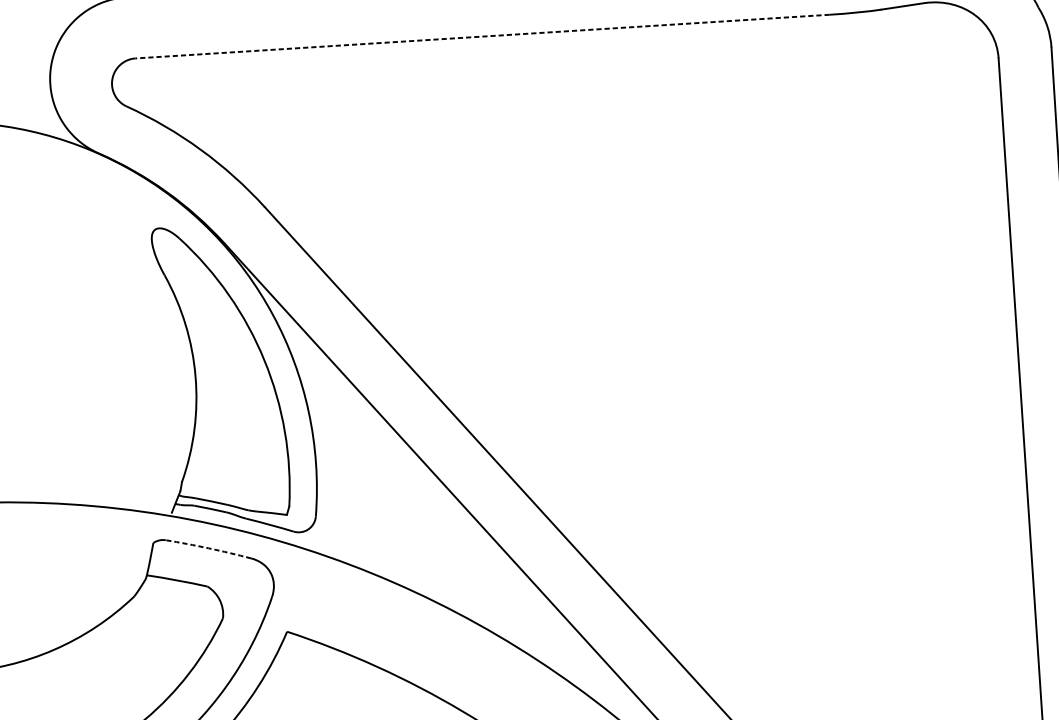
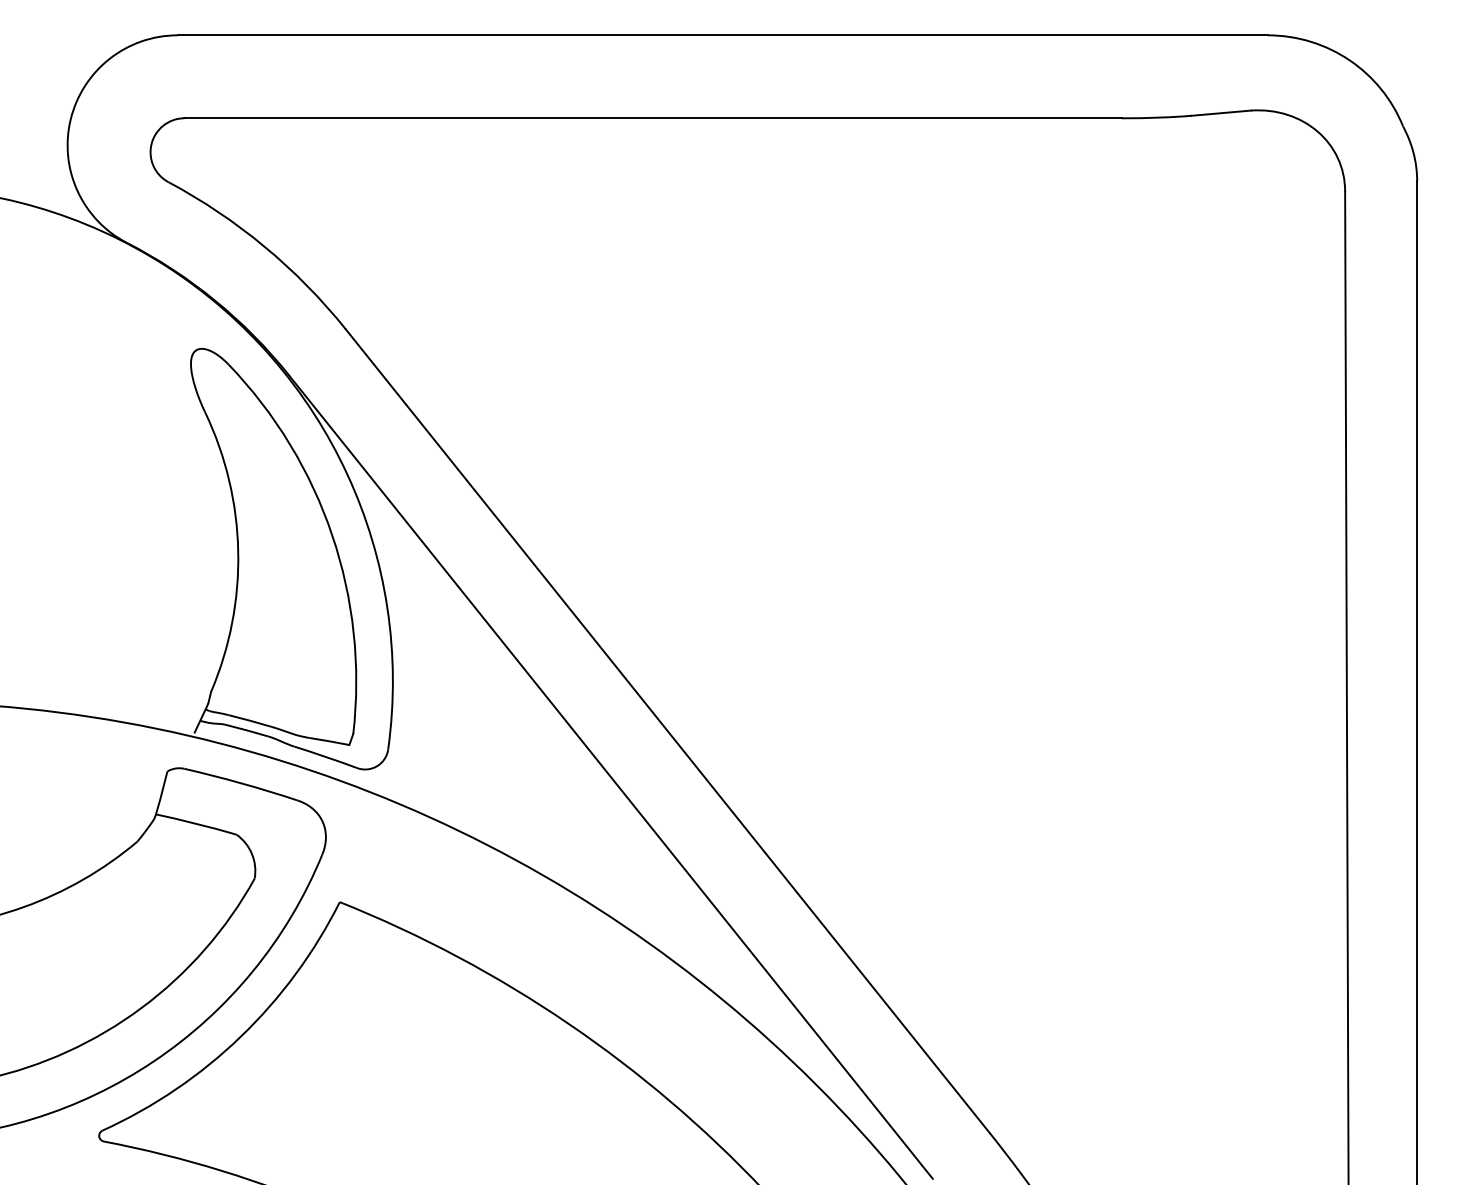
line: (482, 36) -> (653, 118), dashed -> solid
arc: (208, 548) -> (241, 783), dashed -> solid

